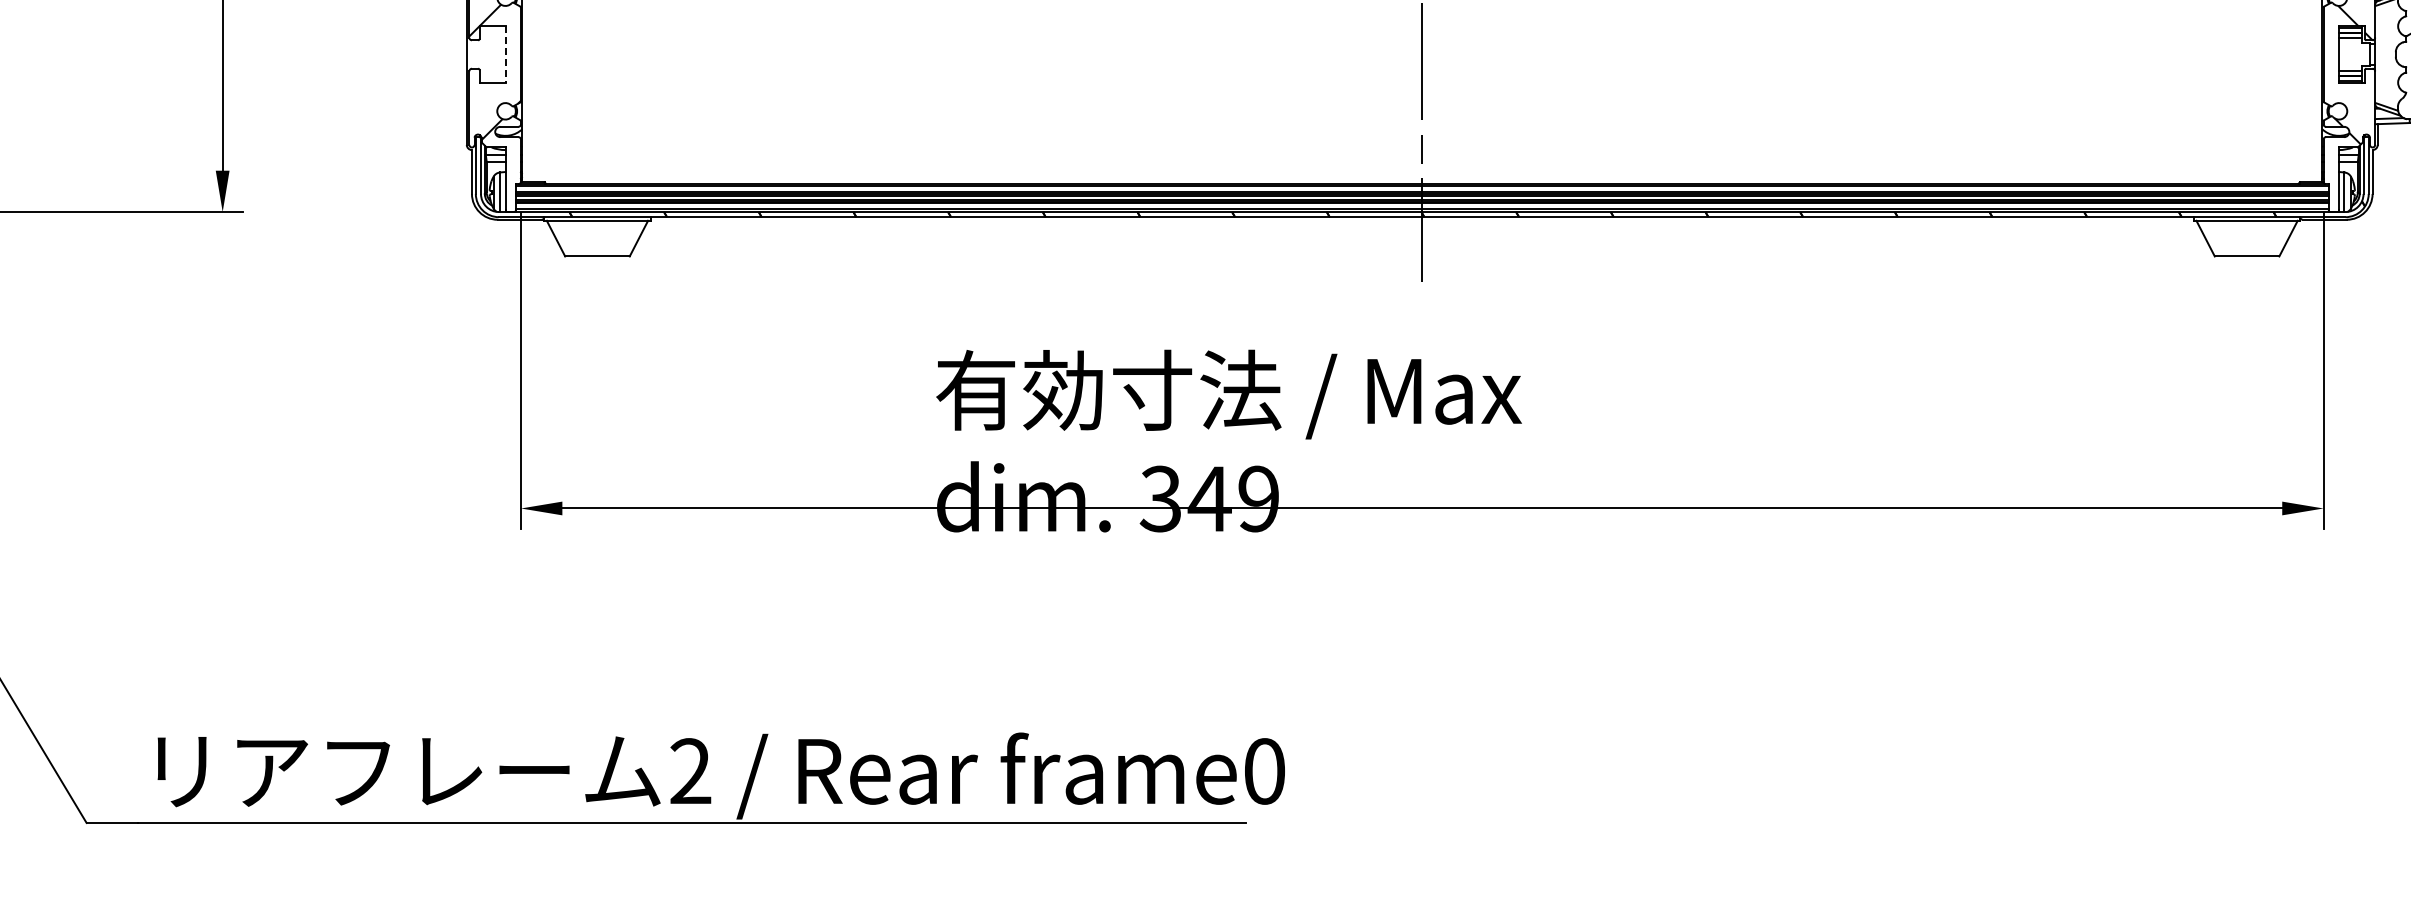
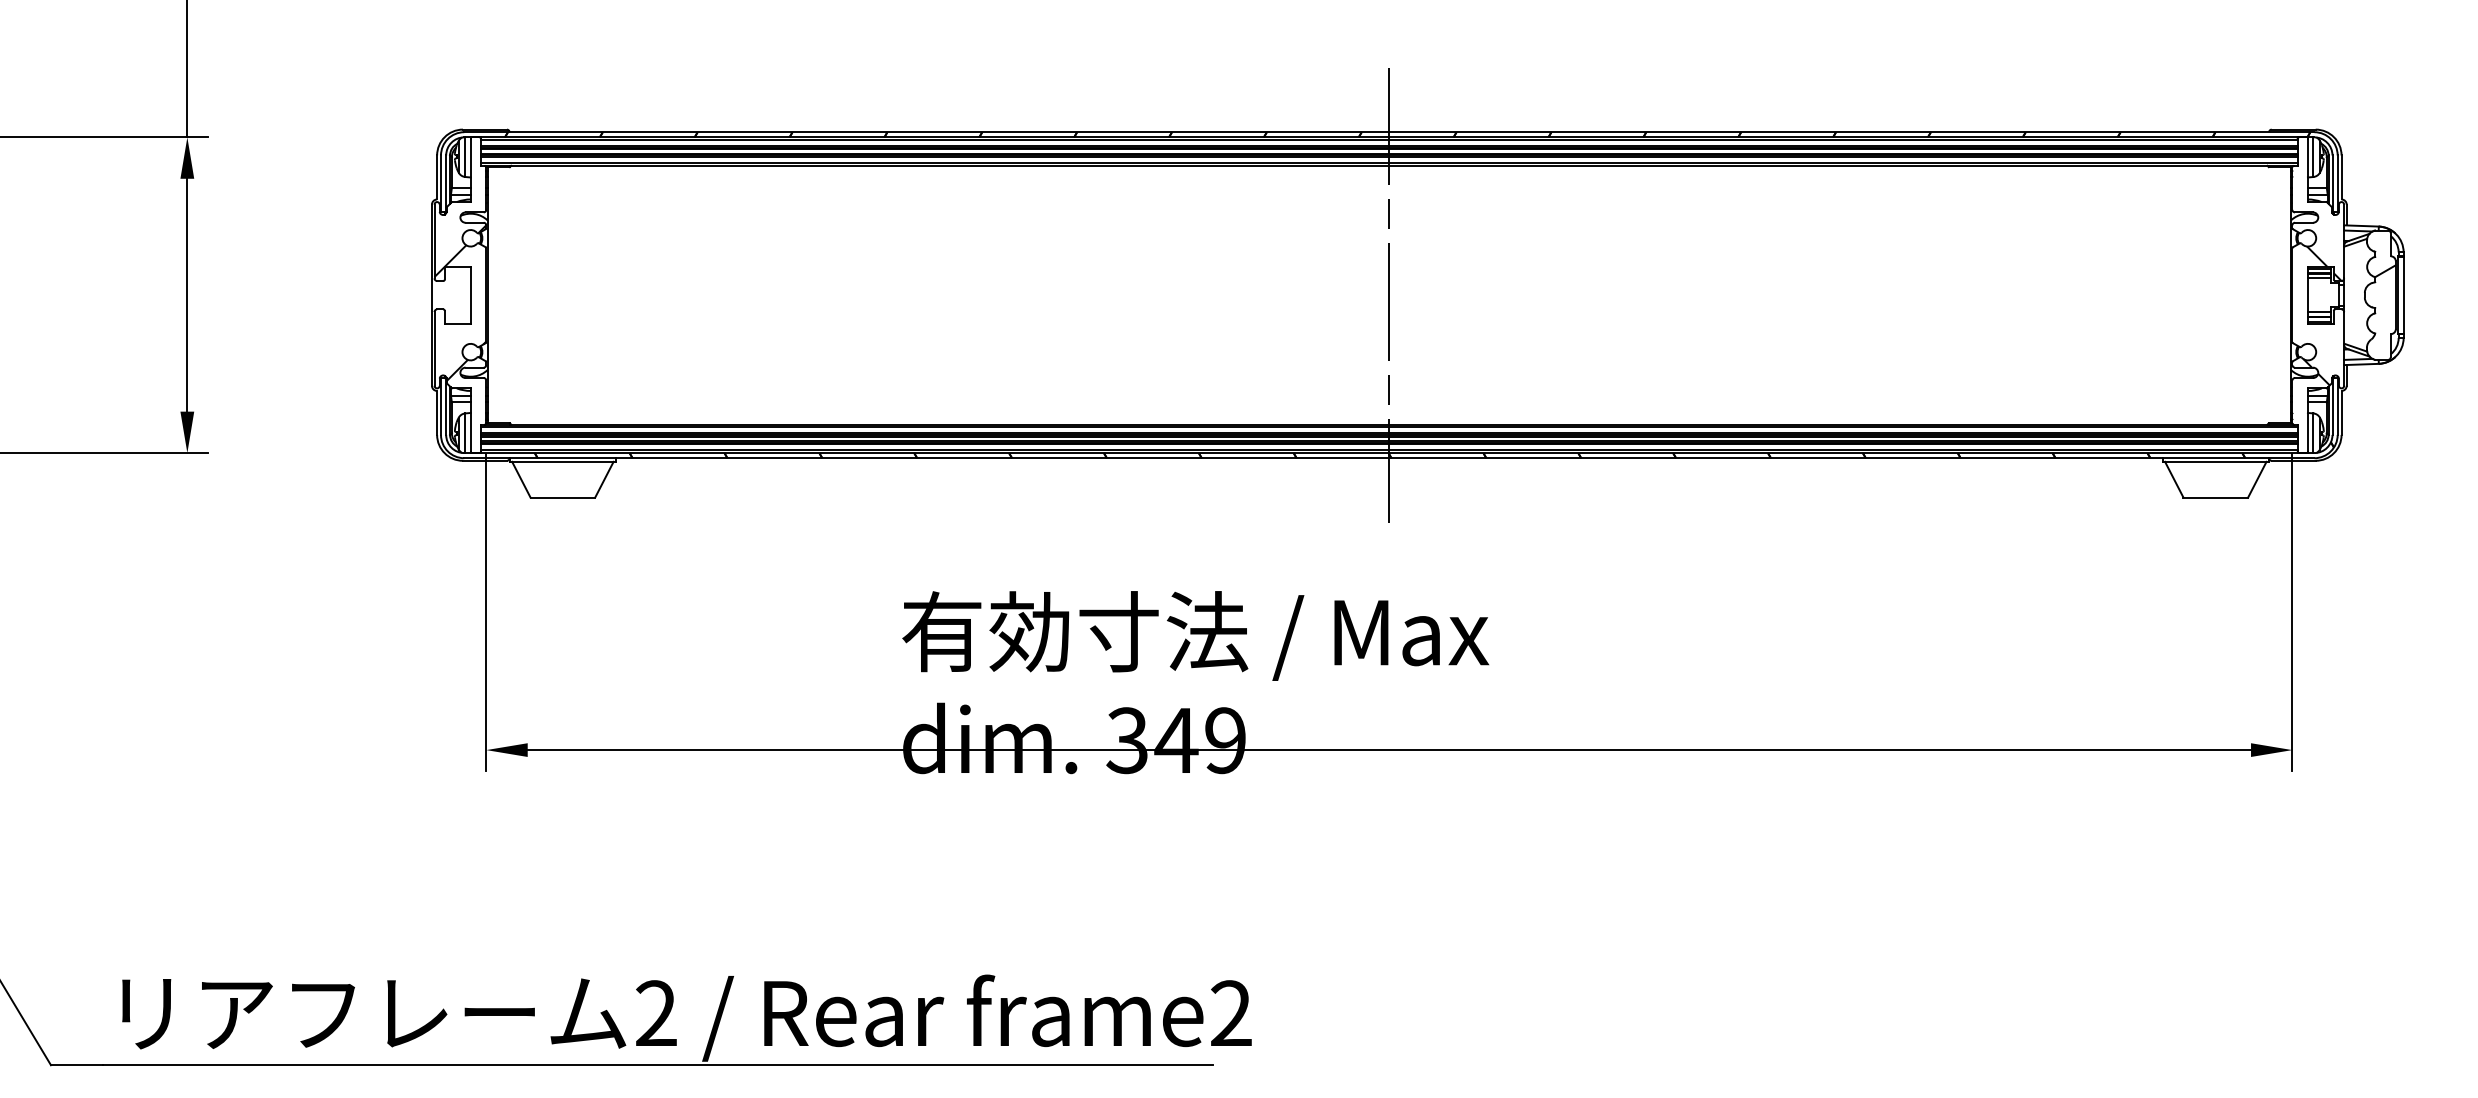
line: (505, 54) -> (470, 295), dashed -> solid
text: (1264, 771) -> (1231, 1013), frame0 -> frame2

